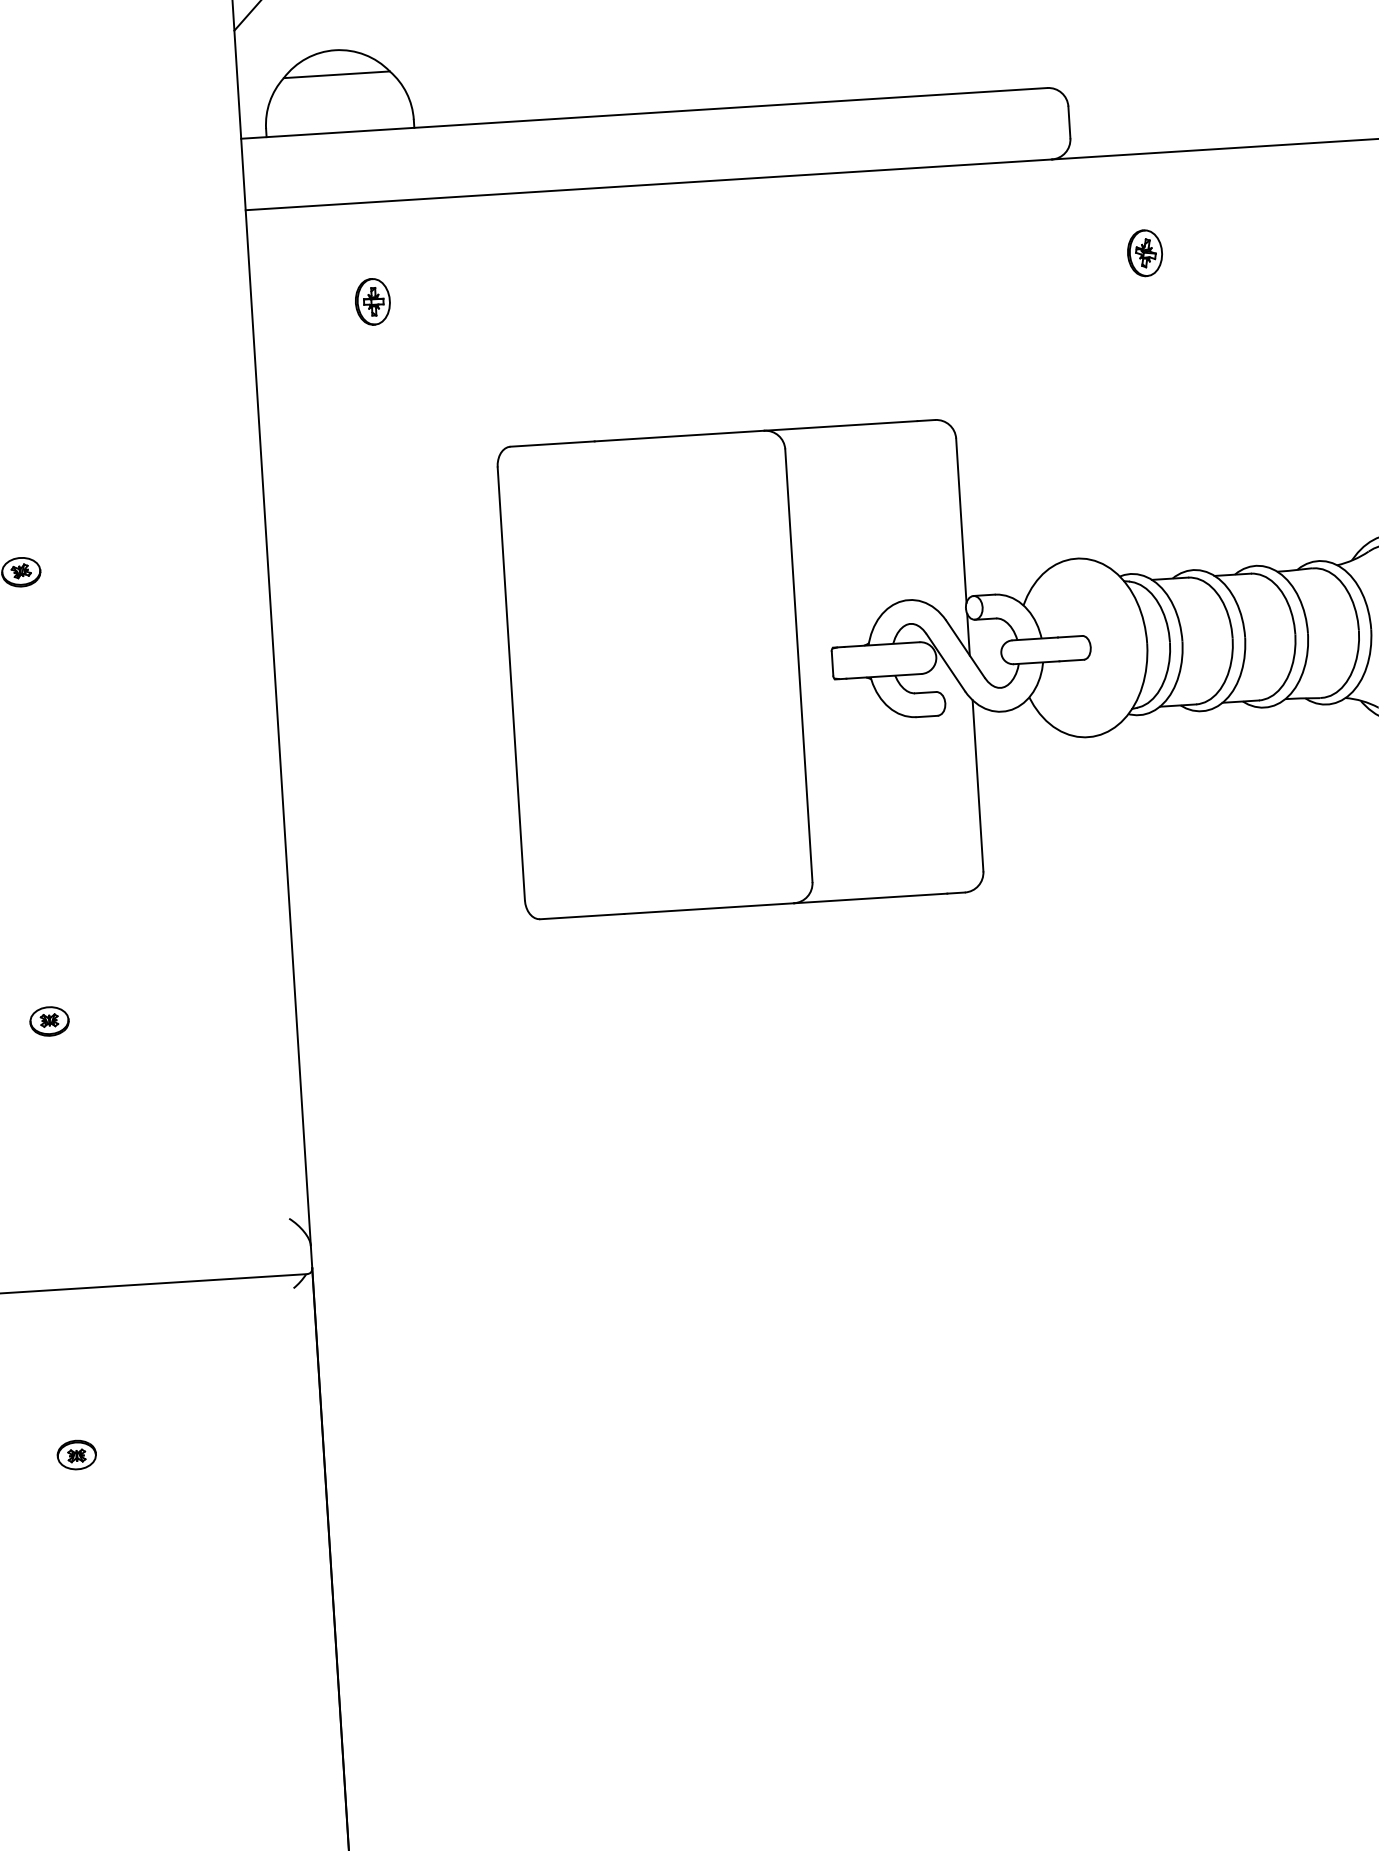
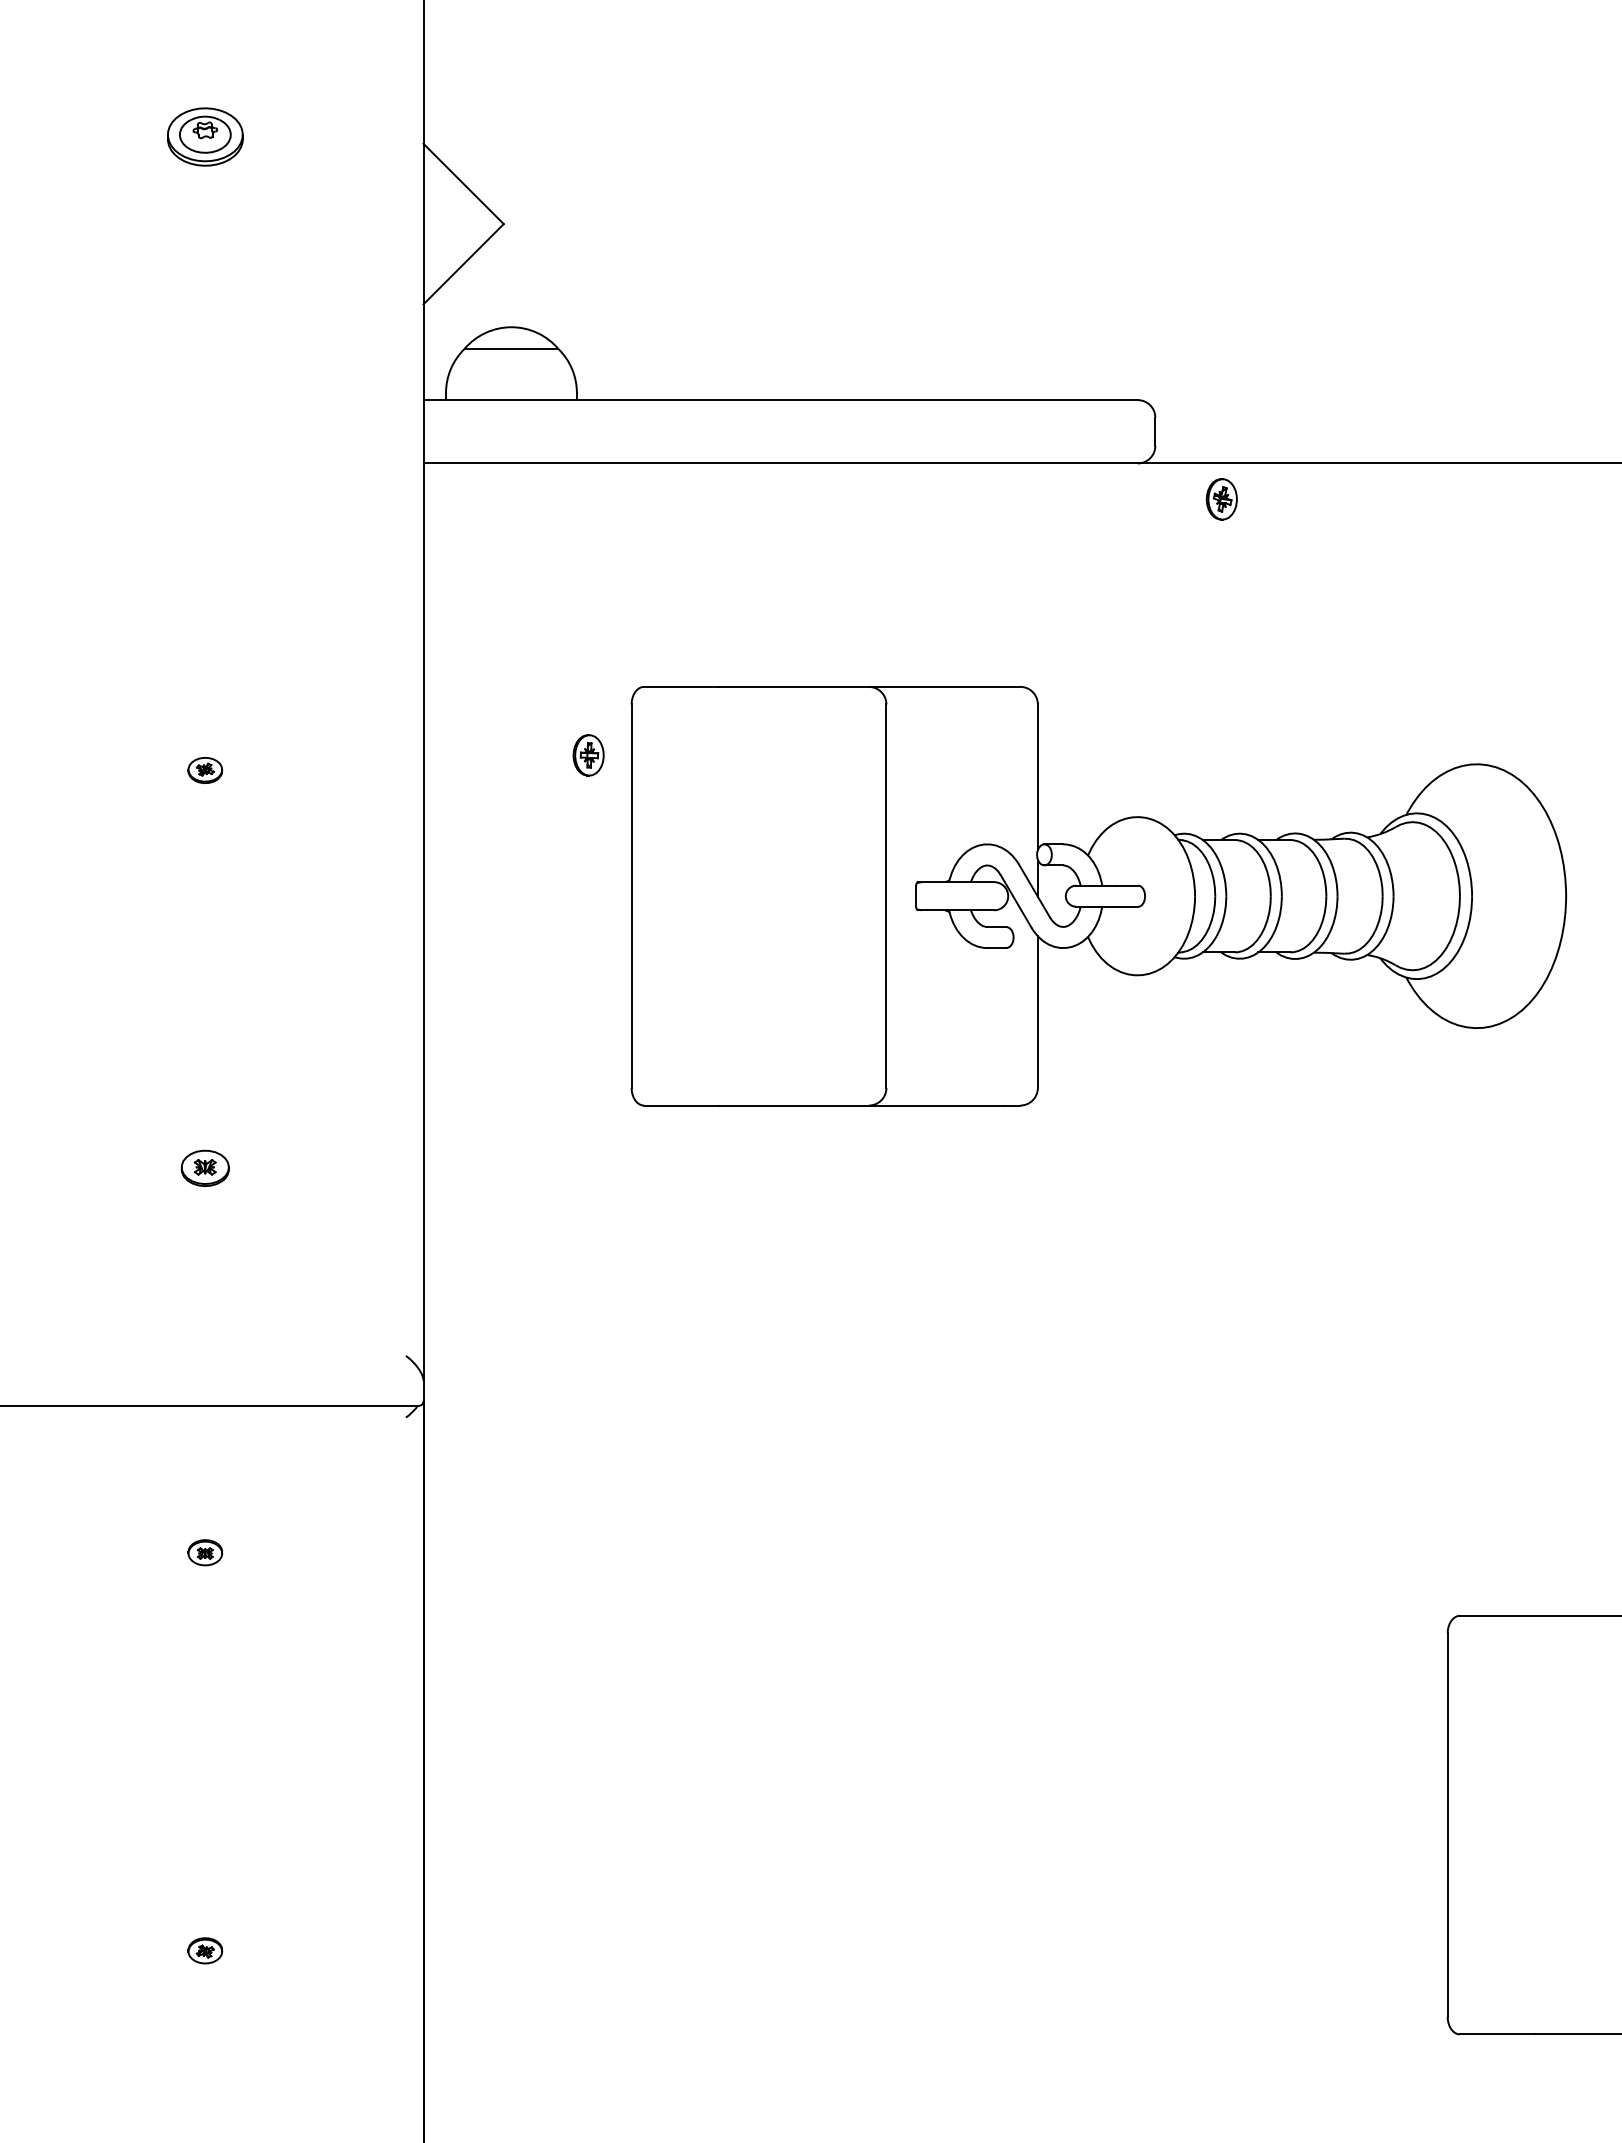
part: (1144, 253) -> (1221, 499), moved
part: (372, 301) -> (588, 755), moved
part: (49, 1021) -> (205, 1168), size x1.4

